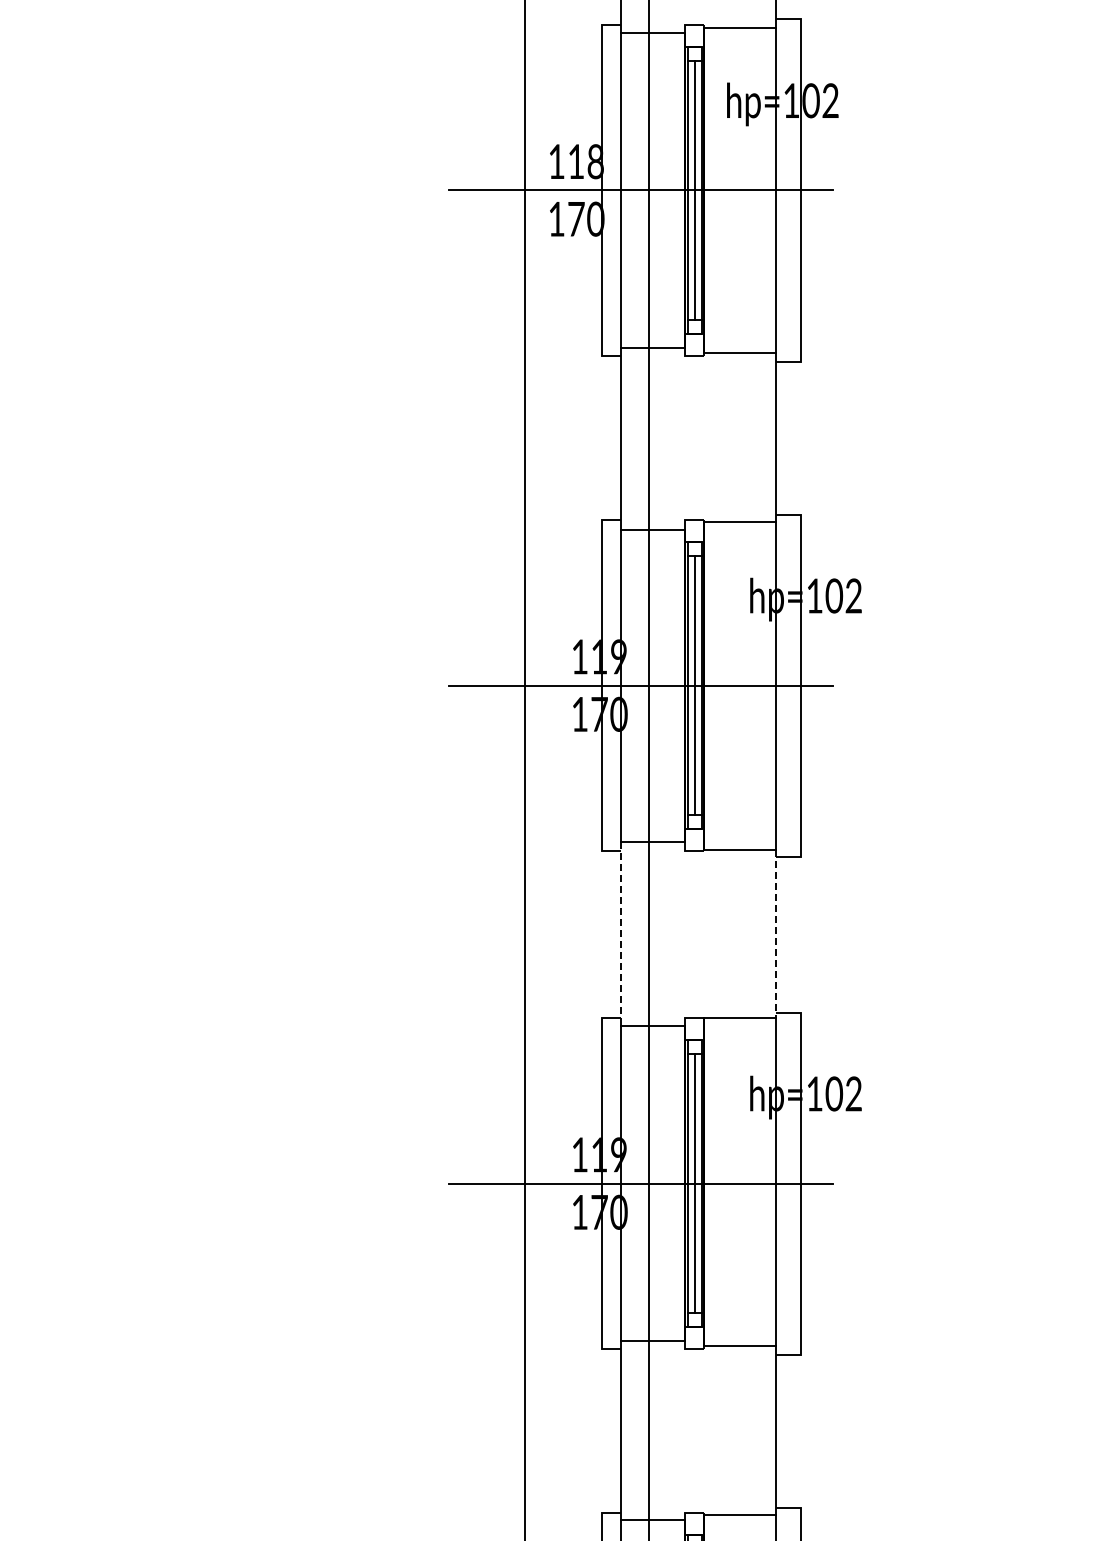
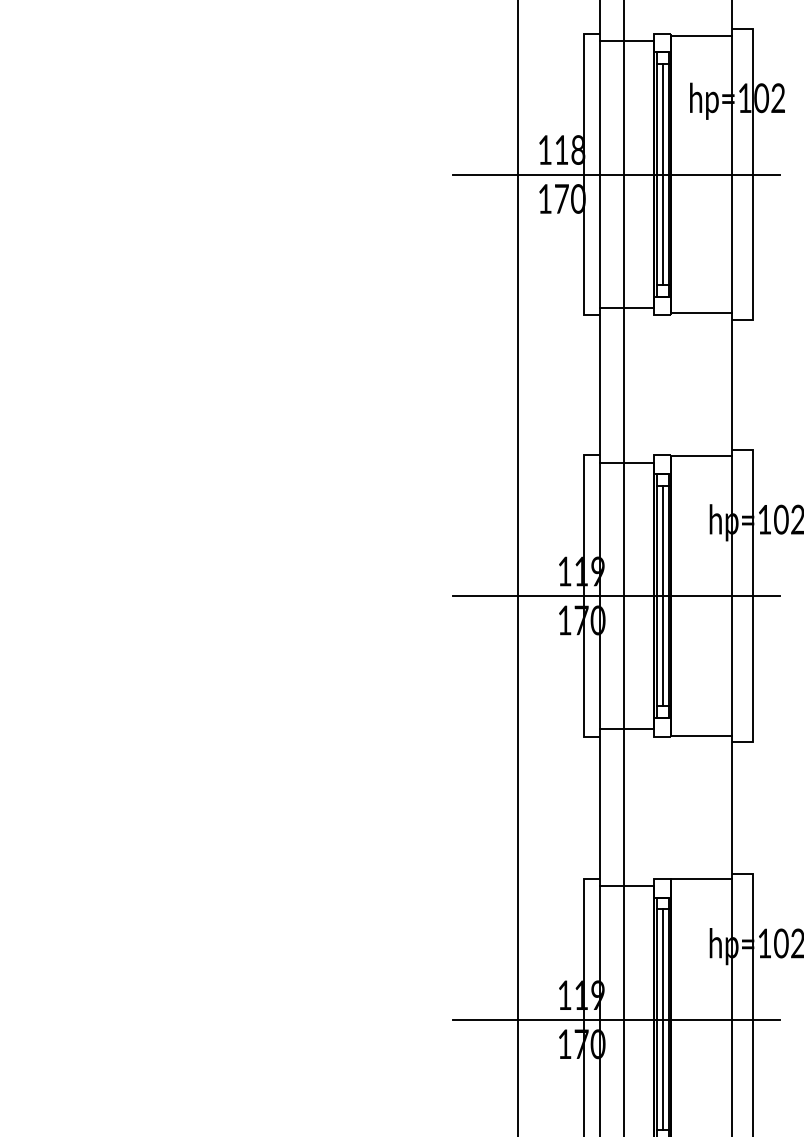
line: (621, 934) -> (600, 807), dashed -> solid
line: (775, 934) -> (731, 807), dashed -> solid

